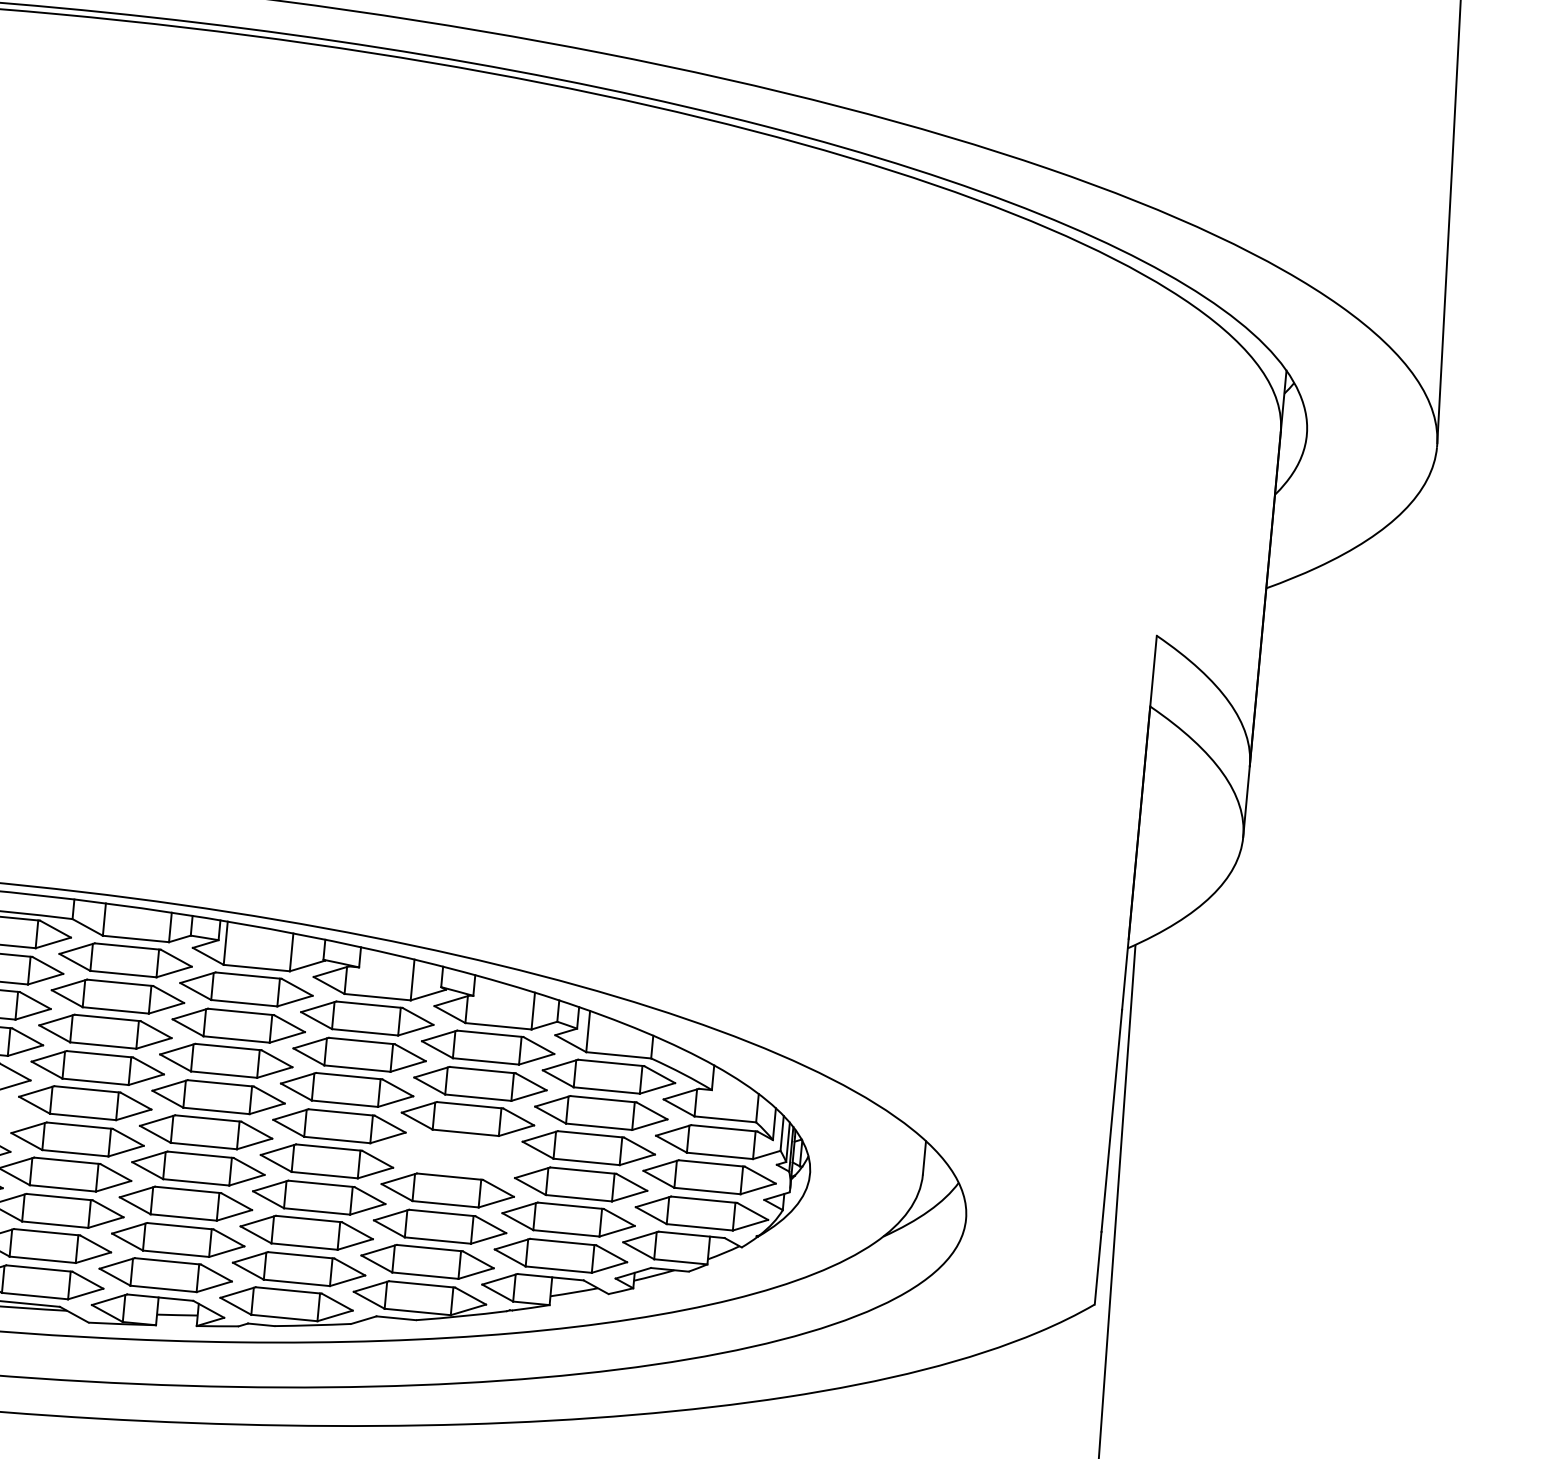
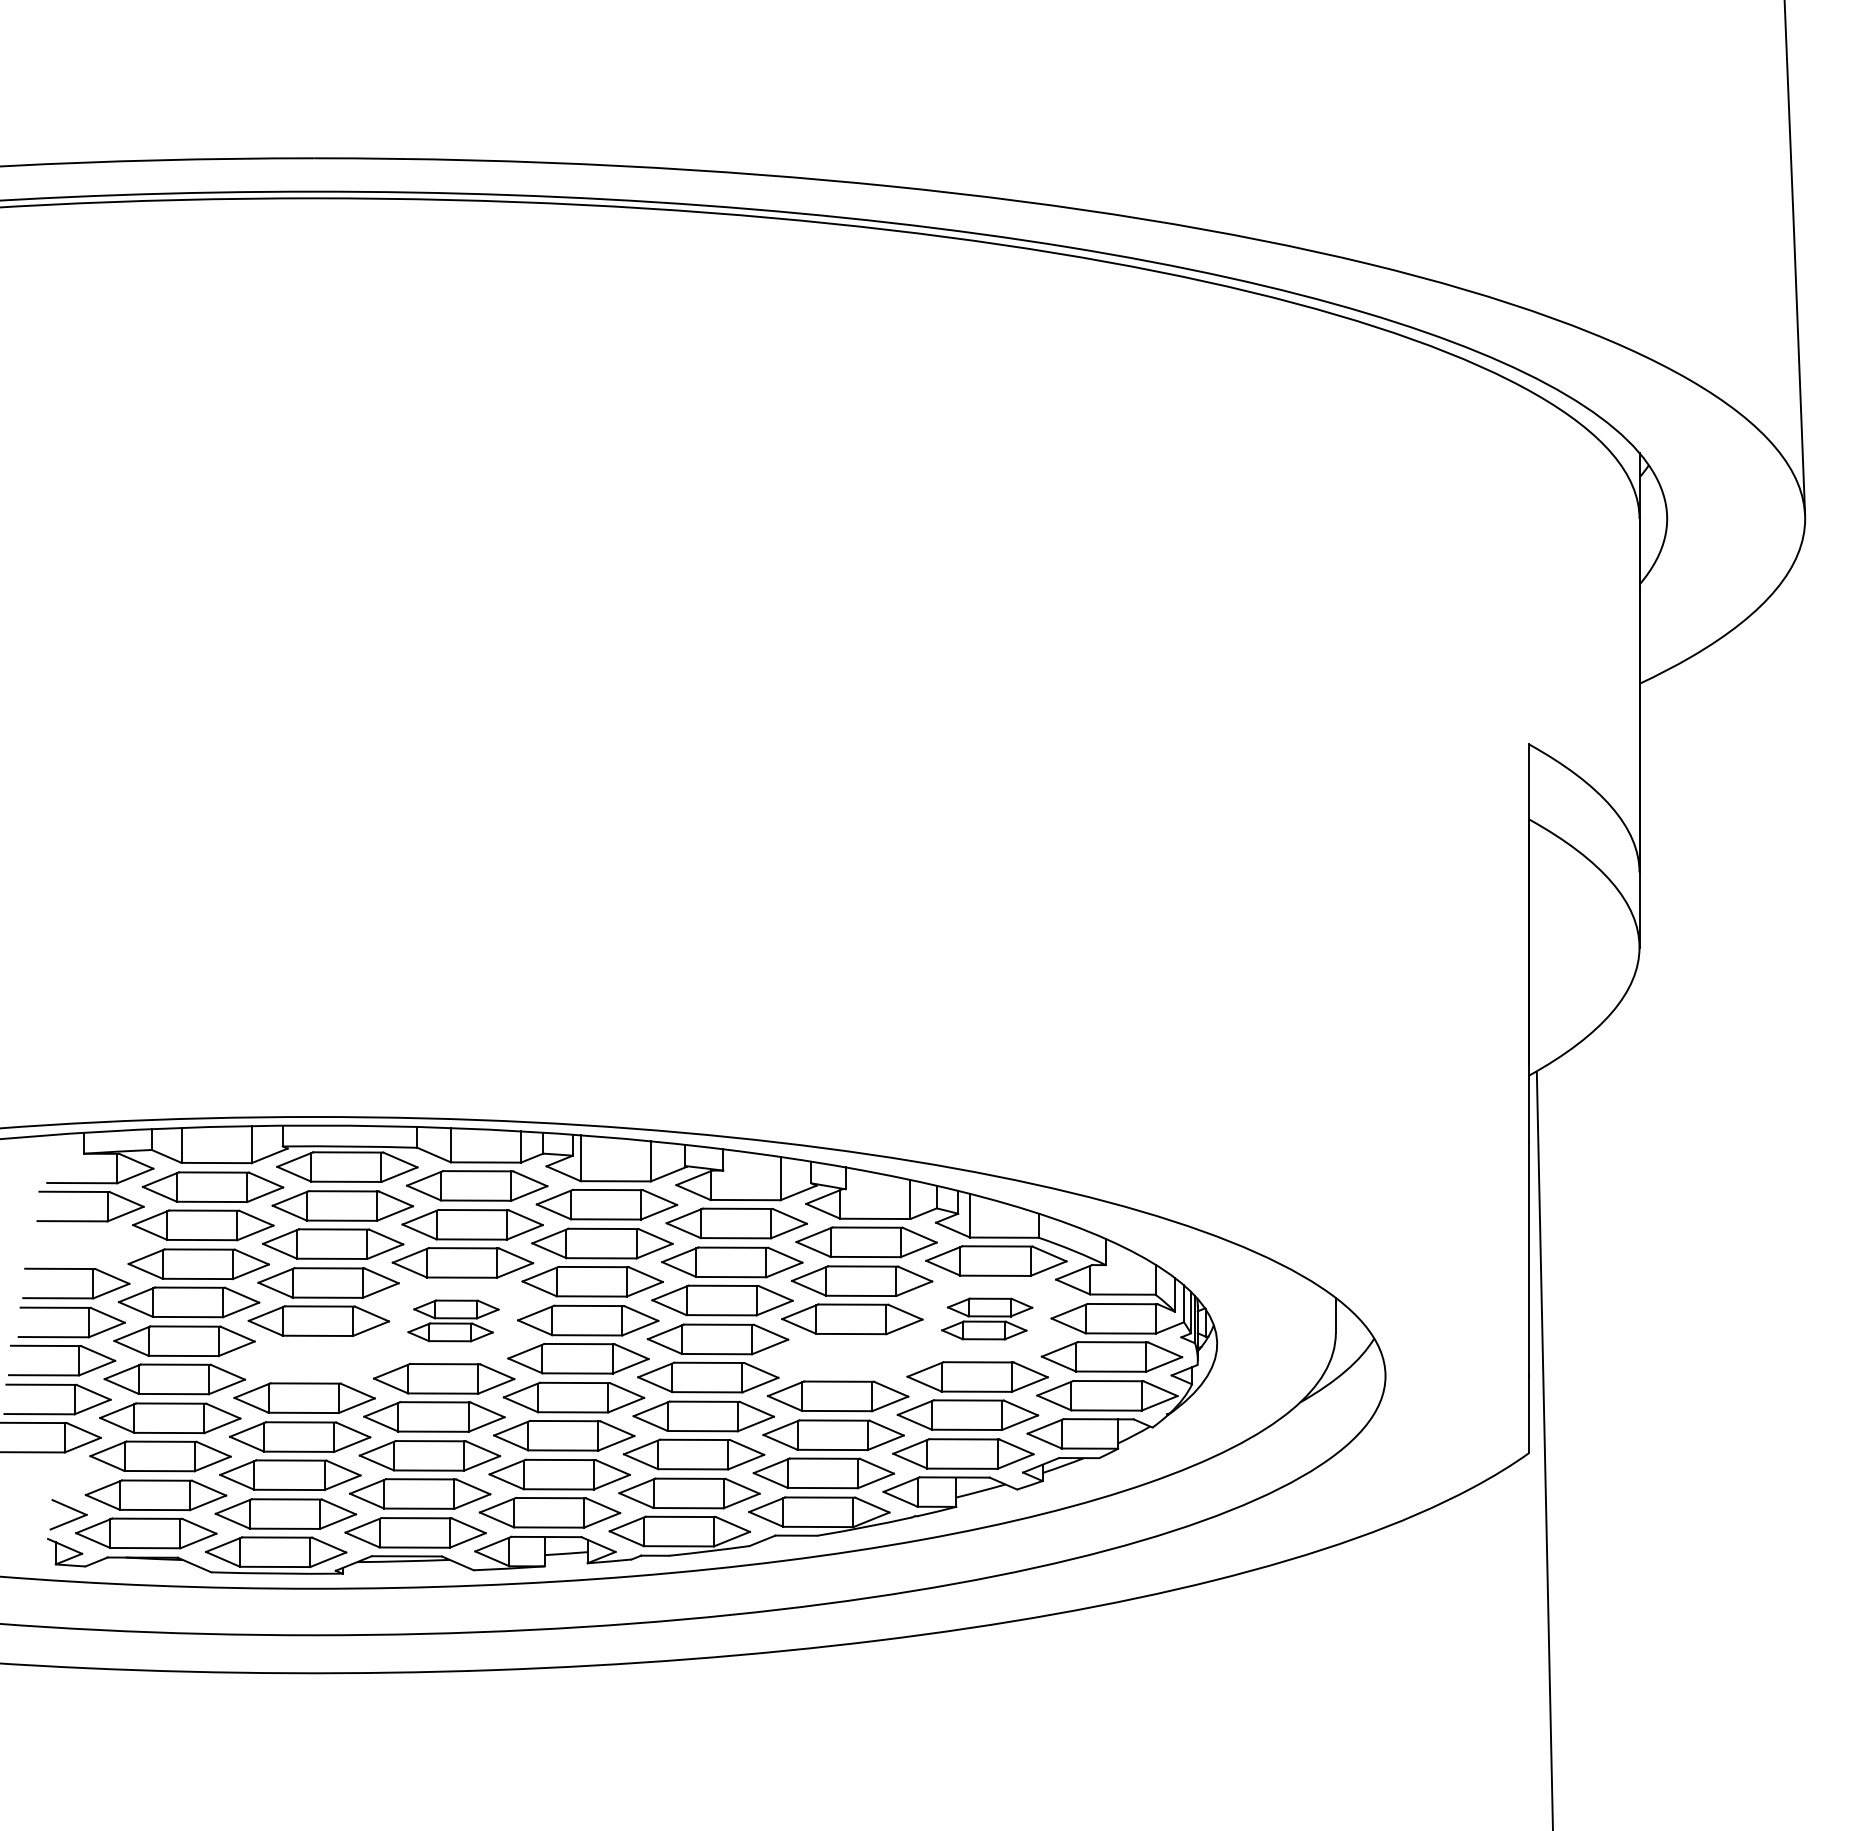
part: (91, 1085) -> (453, 1320), size x0.6
part: (595, 1130) -> (987, 1318), size x0.6

